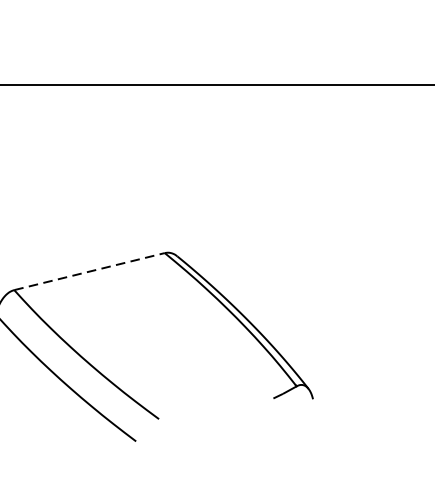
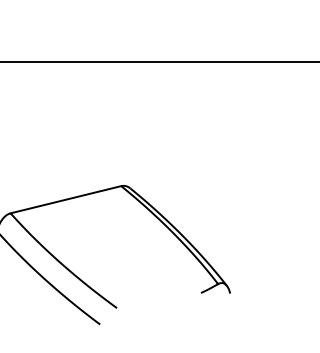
line: (88, 271) -> (65, 199), dashed -> solid

